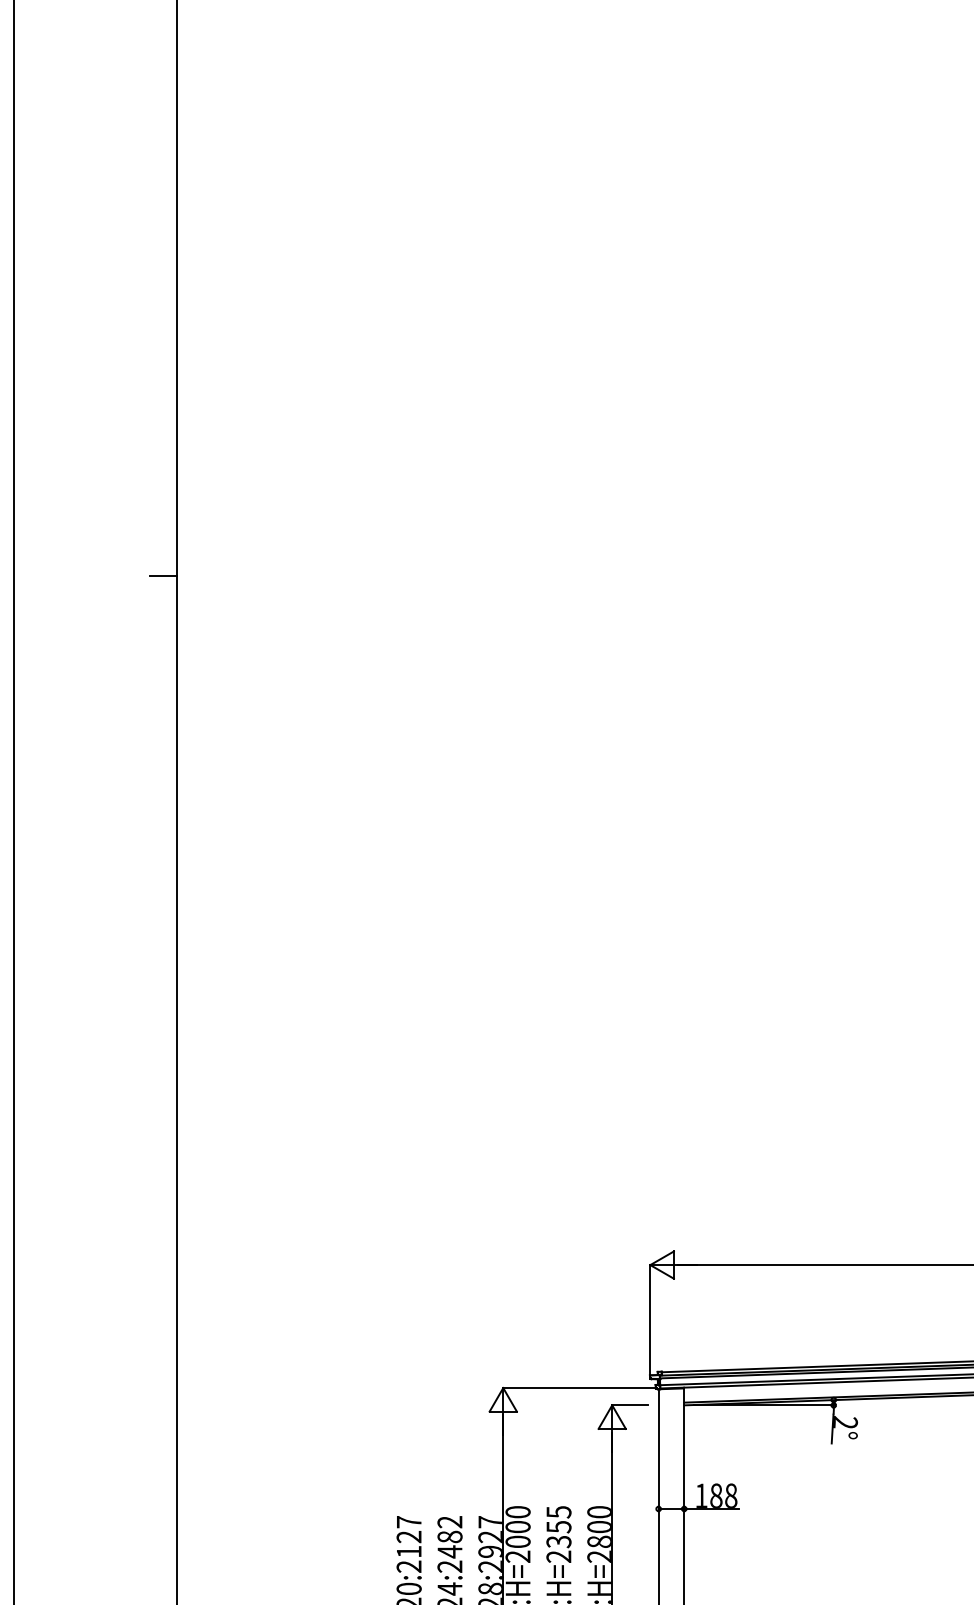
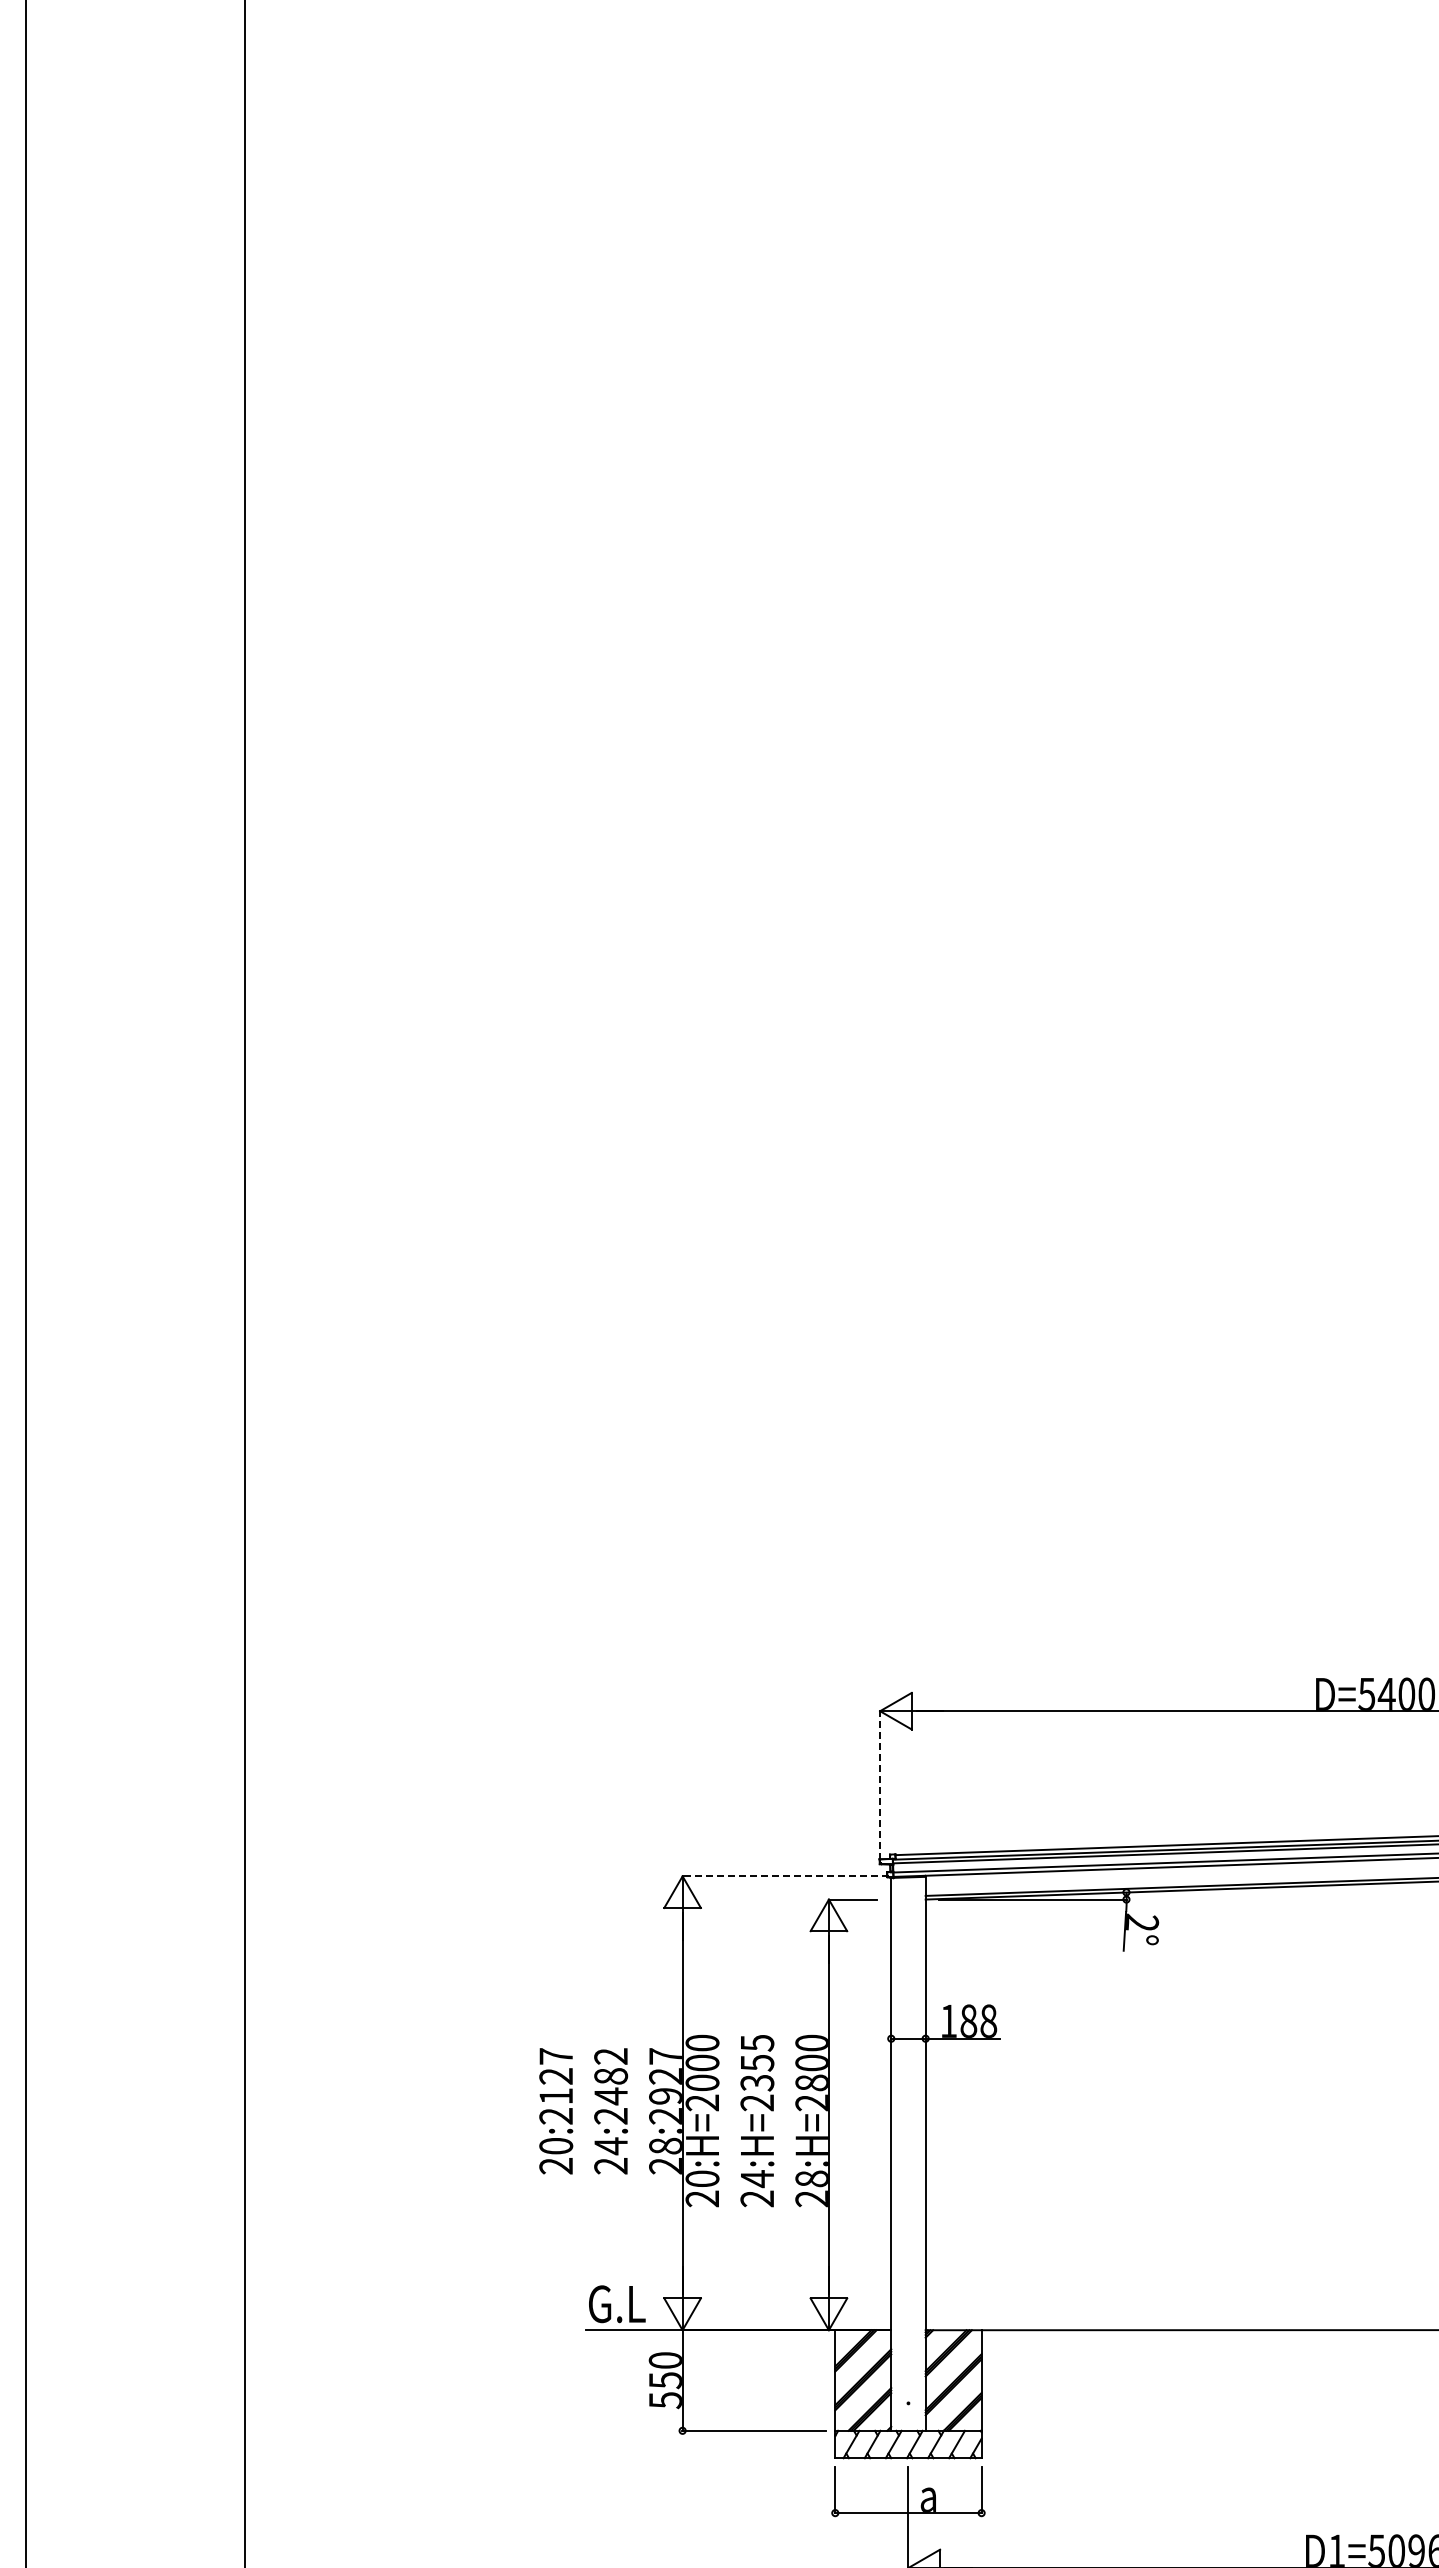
line: (163, 576) -> (226, 786), removed
line: (650, 1319) -> (880, 1784), solid -> dashed
line: (579, 1388) -> (785, 1876), solid -> dashed

